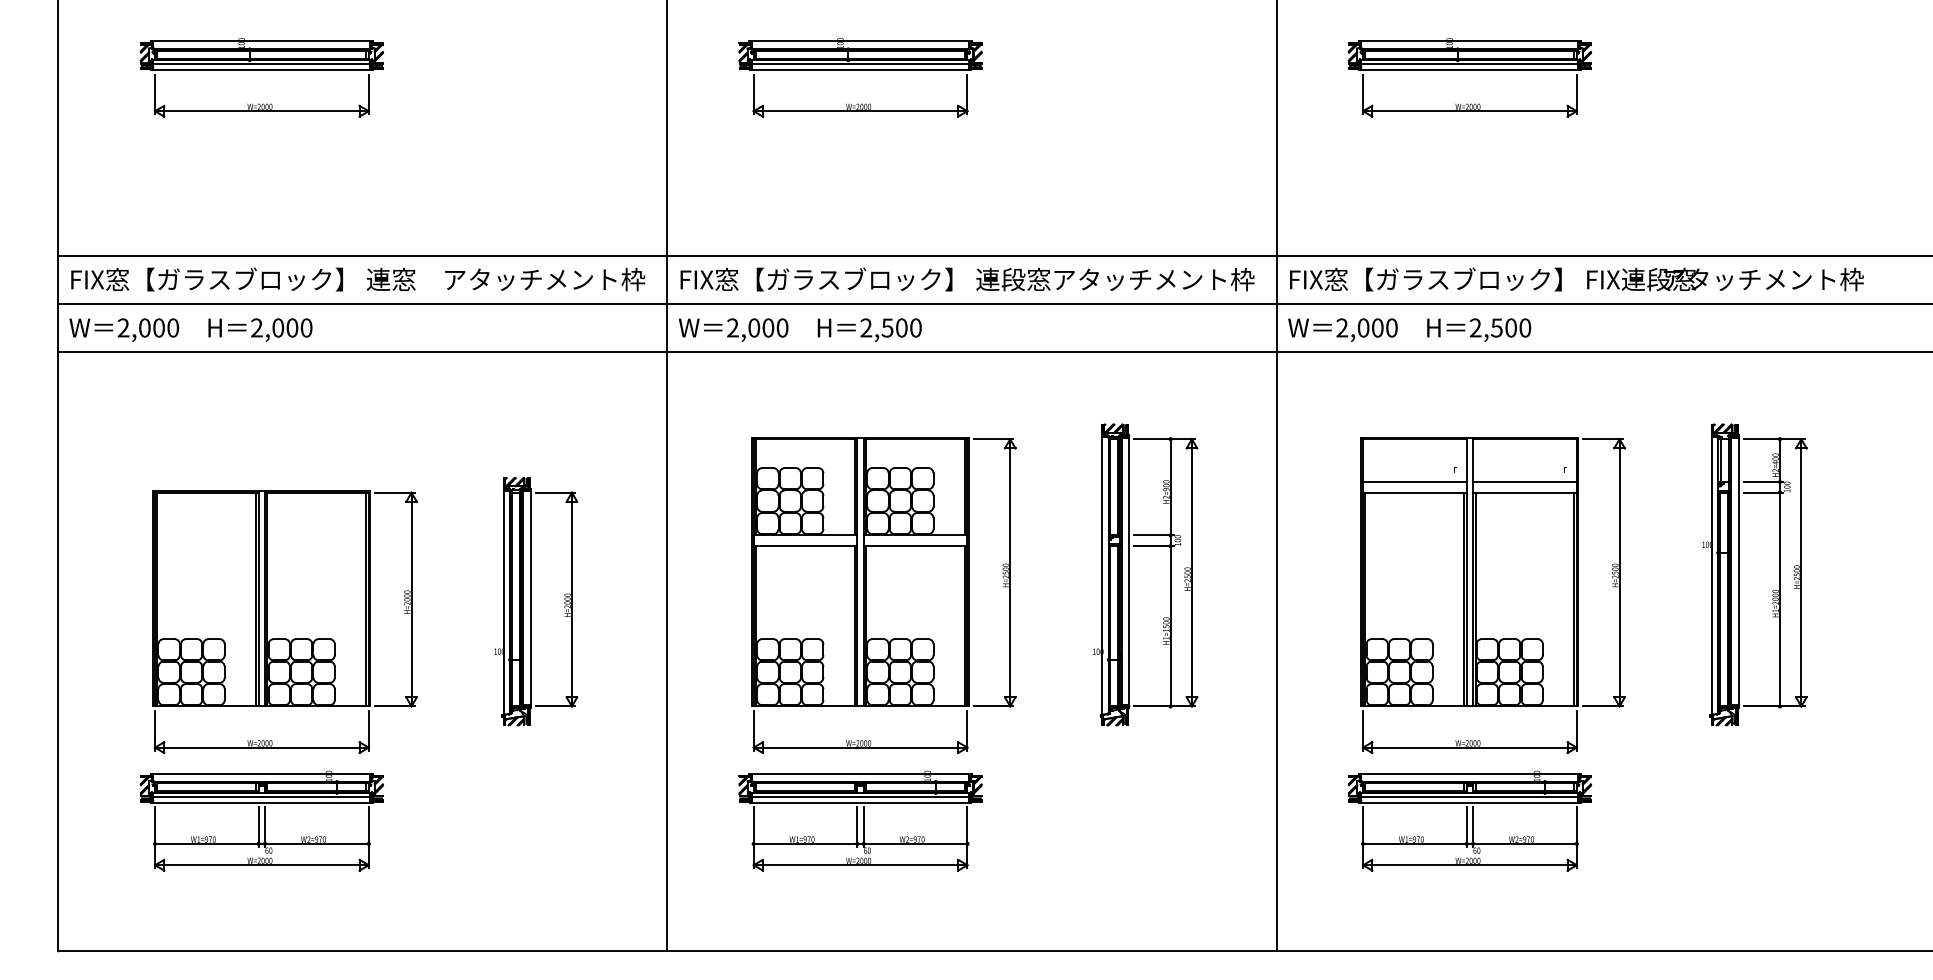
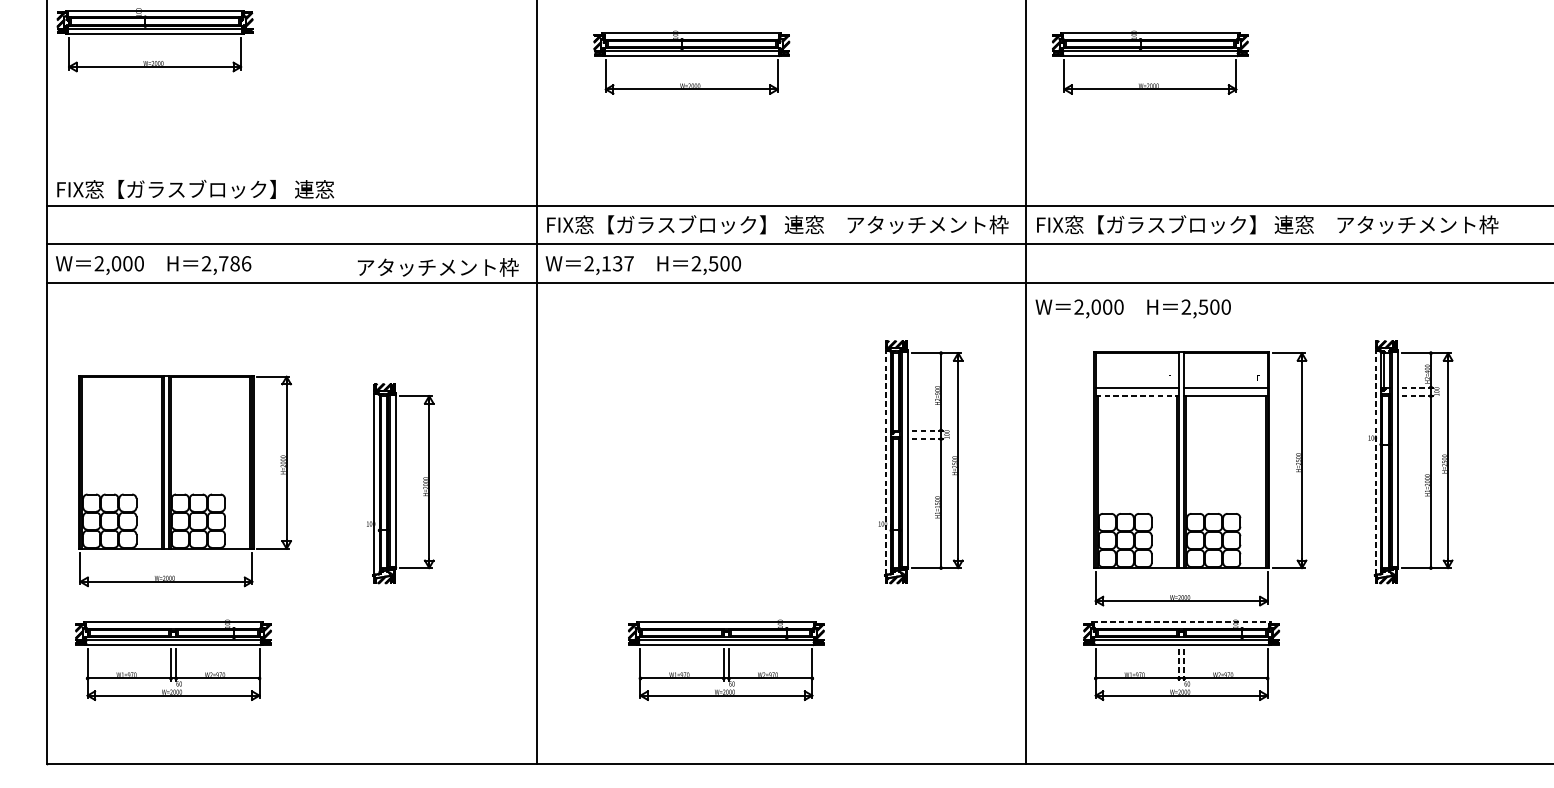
part: (261, 70) -> (154, 34), moved
part: (1469, 70) -> (1150, 56), moved
text: (243, 279) -> (195, 189), moved
text: (545, 279) -> (438, 267), moved
text: (1025, 279) -> (824, 224), FIX窓【ガラスブロック】 連段窓 -> FIX窓【ガラスブロック】 連窓
text: (1640, 279) -> (1318, 224), FIX窓【ガラスブロック】 FIX連段窓 -> FIX窓【ガラスブロック】 連窓
text: (292, 327) -> (235, 263), 2,000 -> 2,786
text: (768, 327) -> (617, 263), 2,000 -> 2,137
text: (1409, 329) -> (1133, 308), moved
line: (1763, 481) -> (1417, 387), solid -> dashed
line: (1414, 492) -> (1137, 396), solid -> dashed
line: (1763, 492) -> (1417, 396), solid -> dashed
line: (1154, 535) -> (928, 430), solid -> dashed
line: (1154, 546) -> (928, 439), solid -> dashed
line: (1102, 575) -> (886, 462), solid -> dashed
line: (1711, 575) -> (1375, 462), solid -> dashed
part: (883, 595) -> (710, 478), removed
part: (536, 601) -> (400, 483), moved
part: (284, 621) -> (184, 480), moved
line: (1470, 774) -> (1182, 622), solid -> dashed
part: (261, 820) -> (173, 659), moved
part: (860, 820) -> (726, 659), moved
line: (1466, 827) -> (1178, 665), solid -> dashed
line: (1473, 827) -> (1184, 665), solid -> dashed

